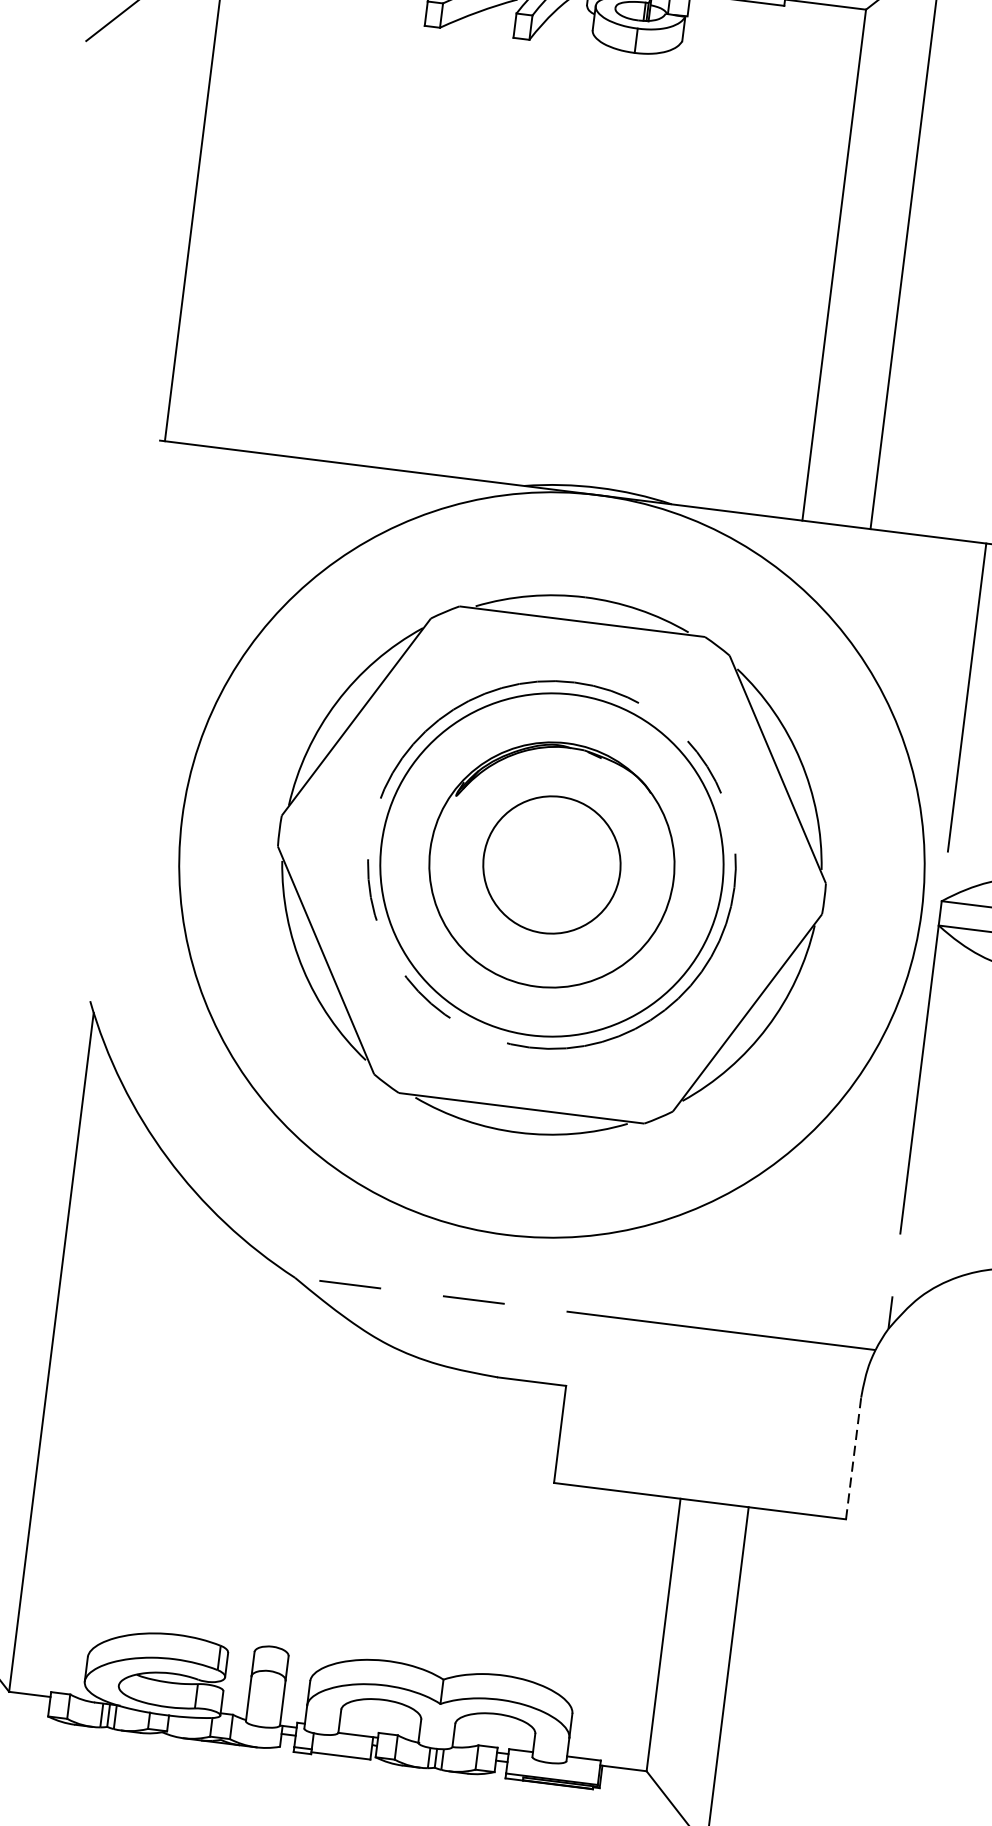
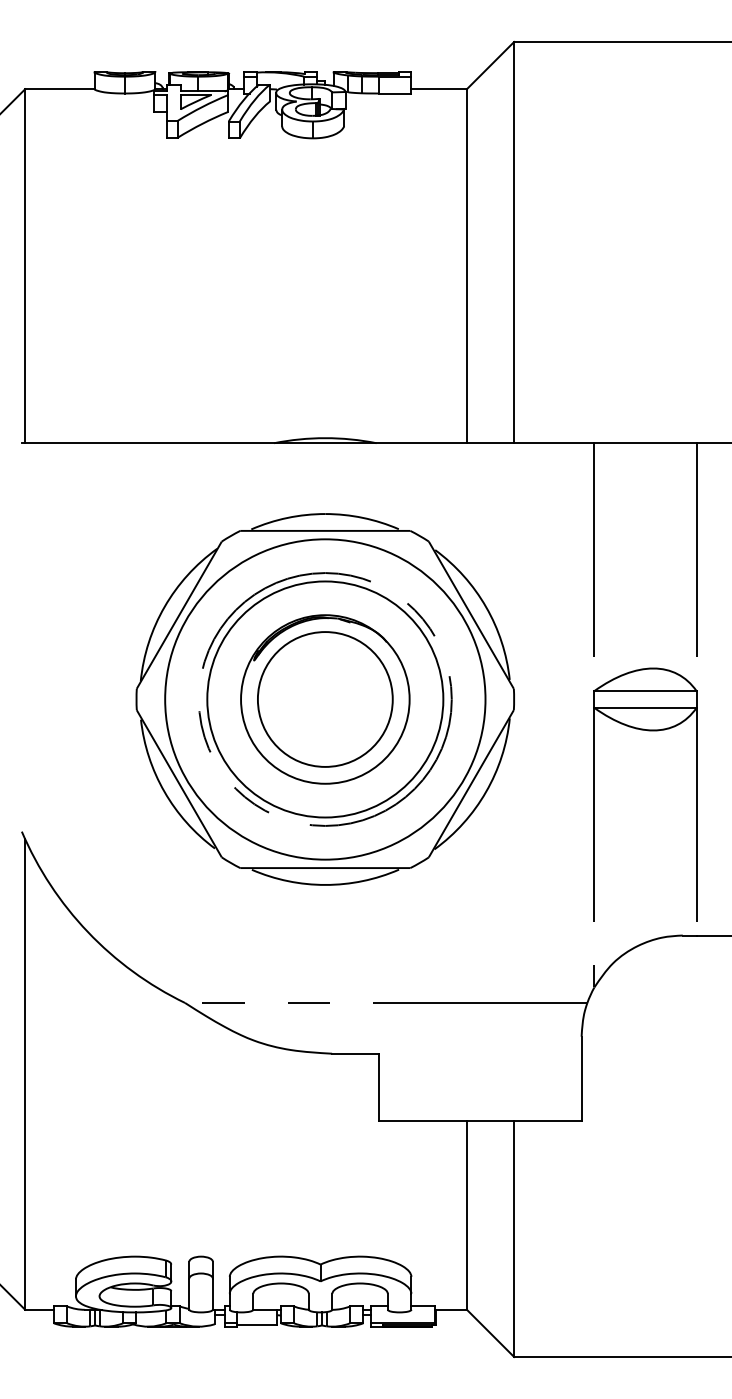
circle: (550, 864) -> (324, 699), size x1.43
circle: (552, 865) -> (325, 699), size x0.62
line: (853, 1458) -> (581, 1078), dashed -> solid

